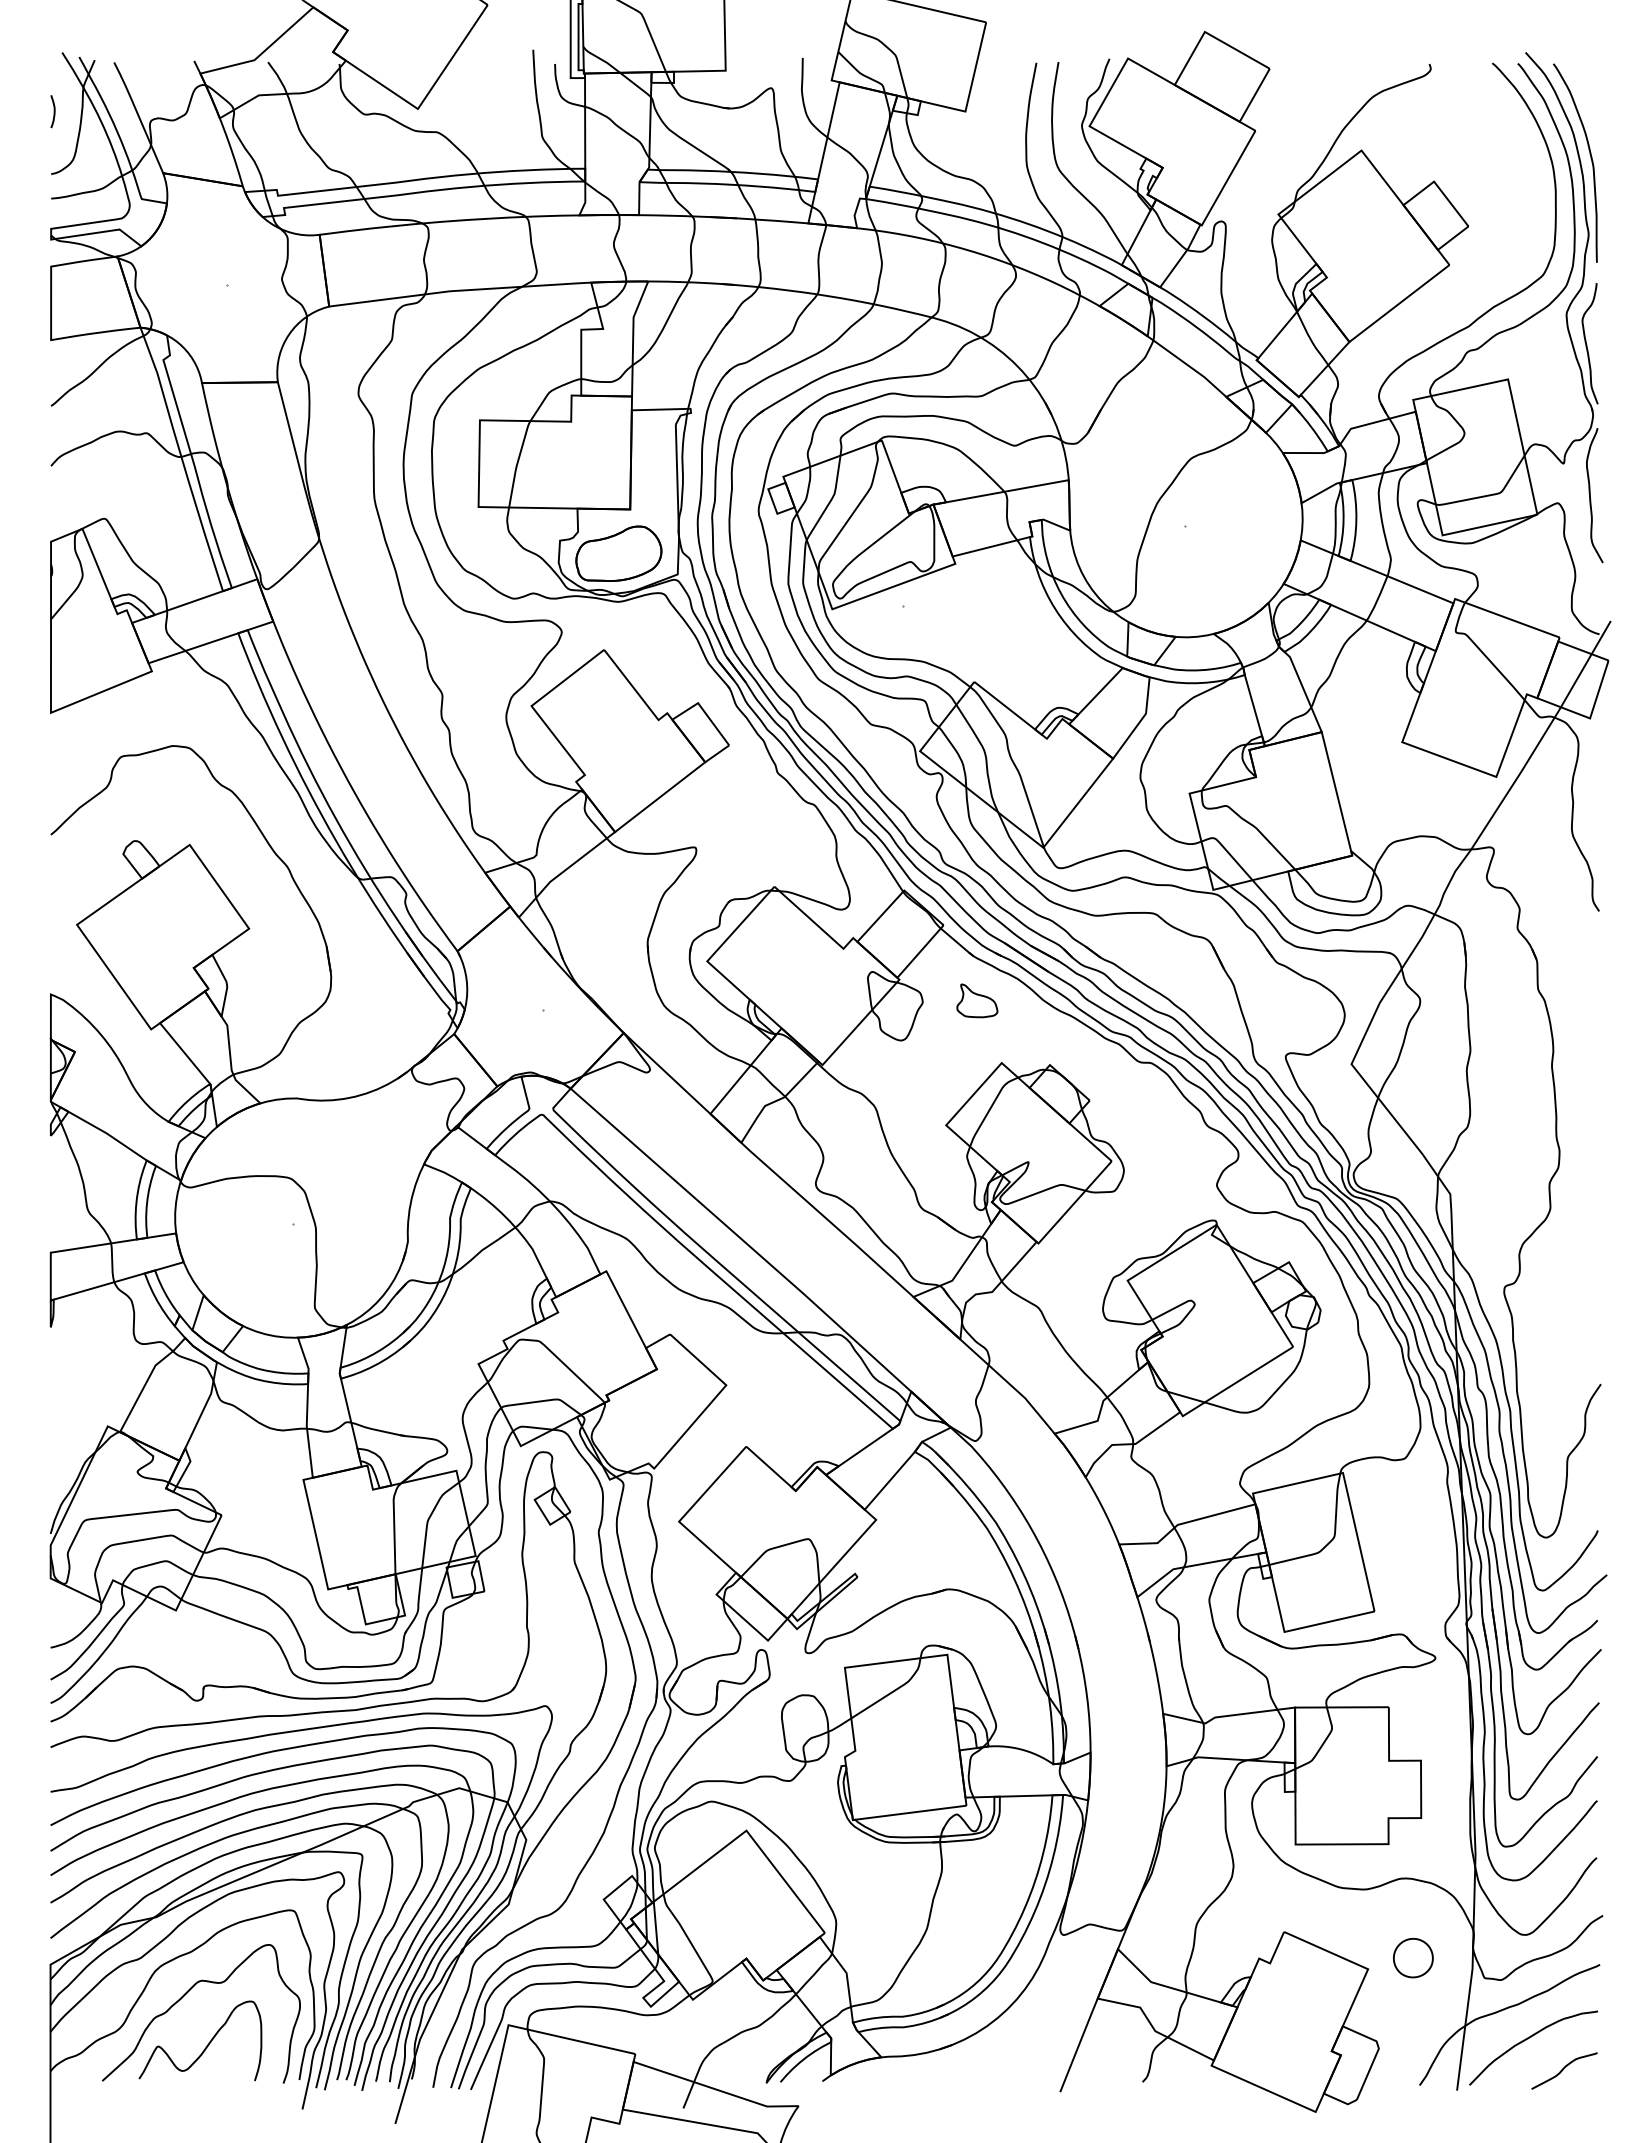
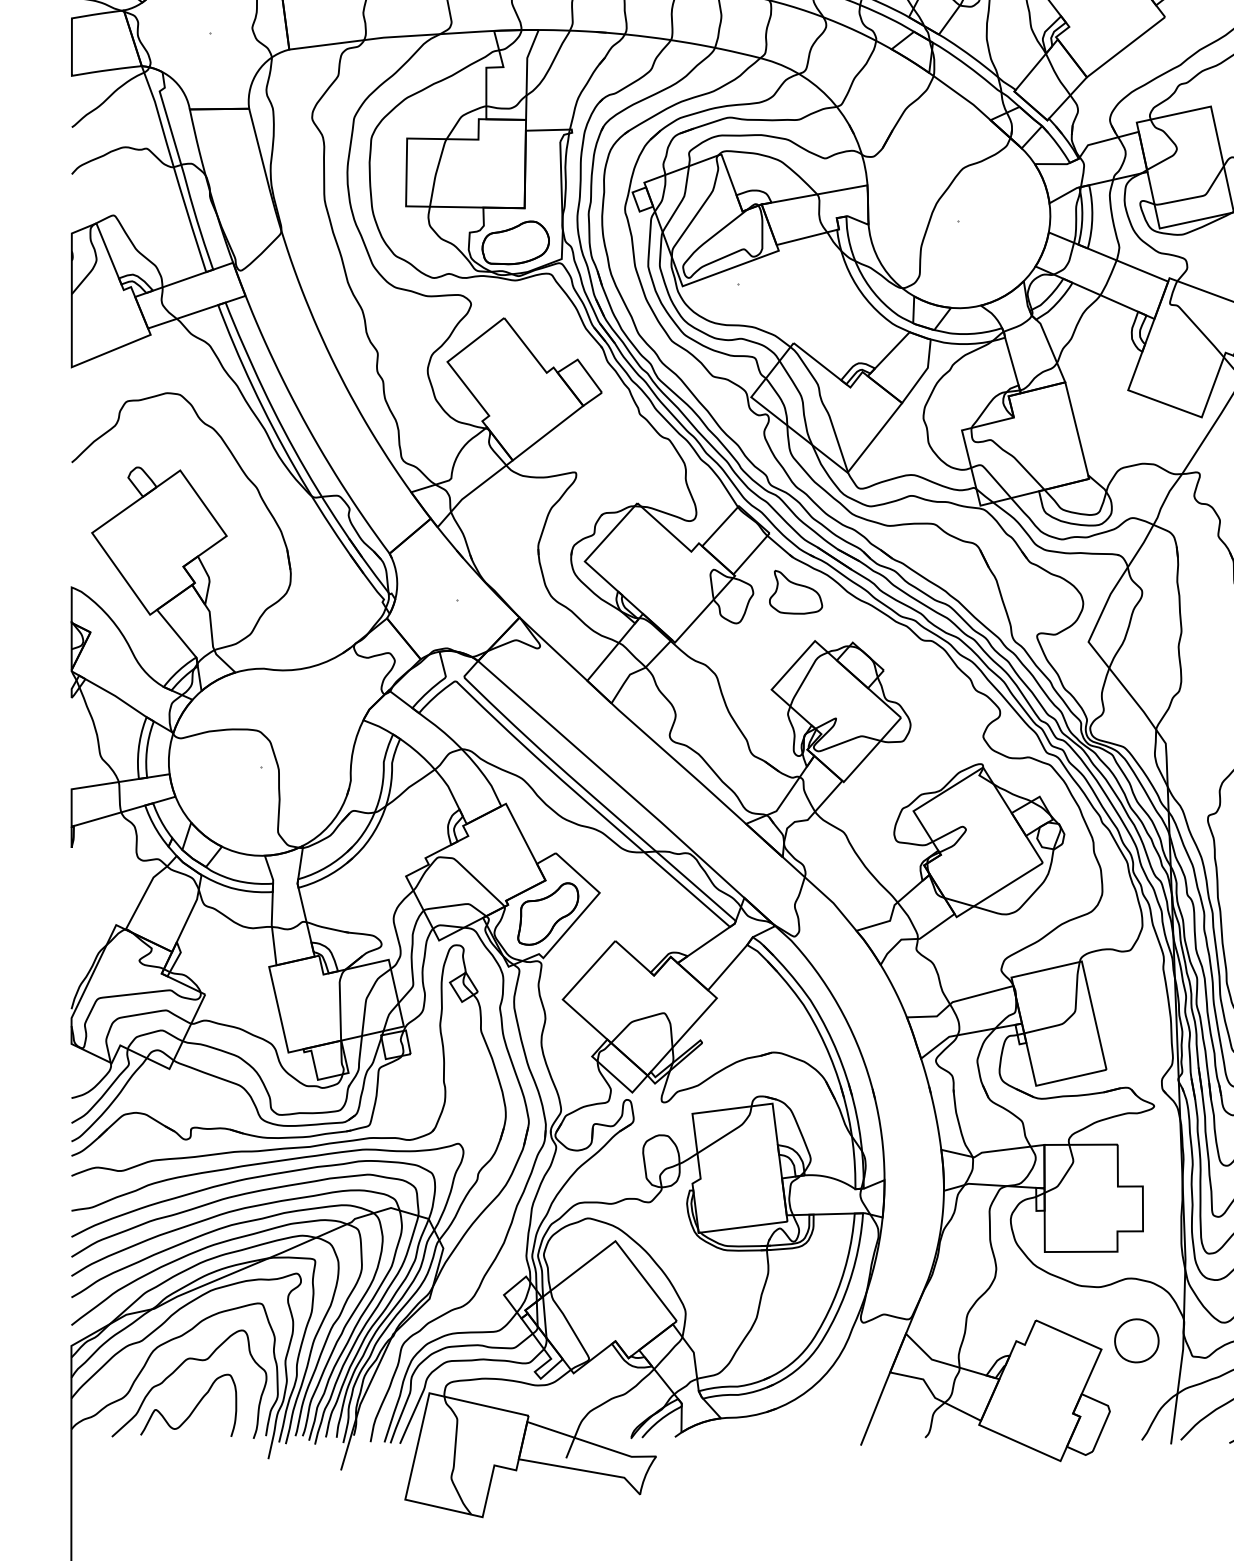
part: (977, 1000) -> (796, 592), size x1.67
part: (660, 1412) -> (548, 914), added
part: (1413, 1957) -> (1137, 1340), size x1.43

